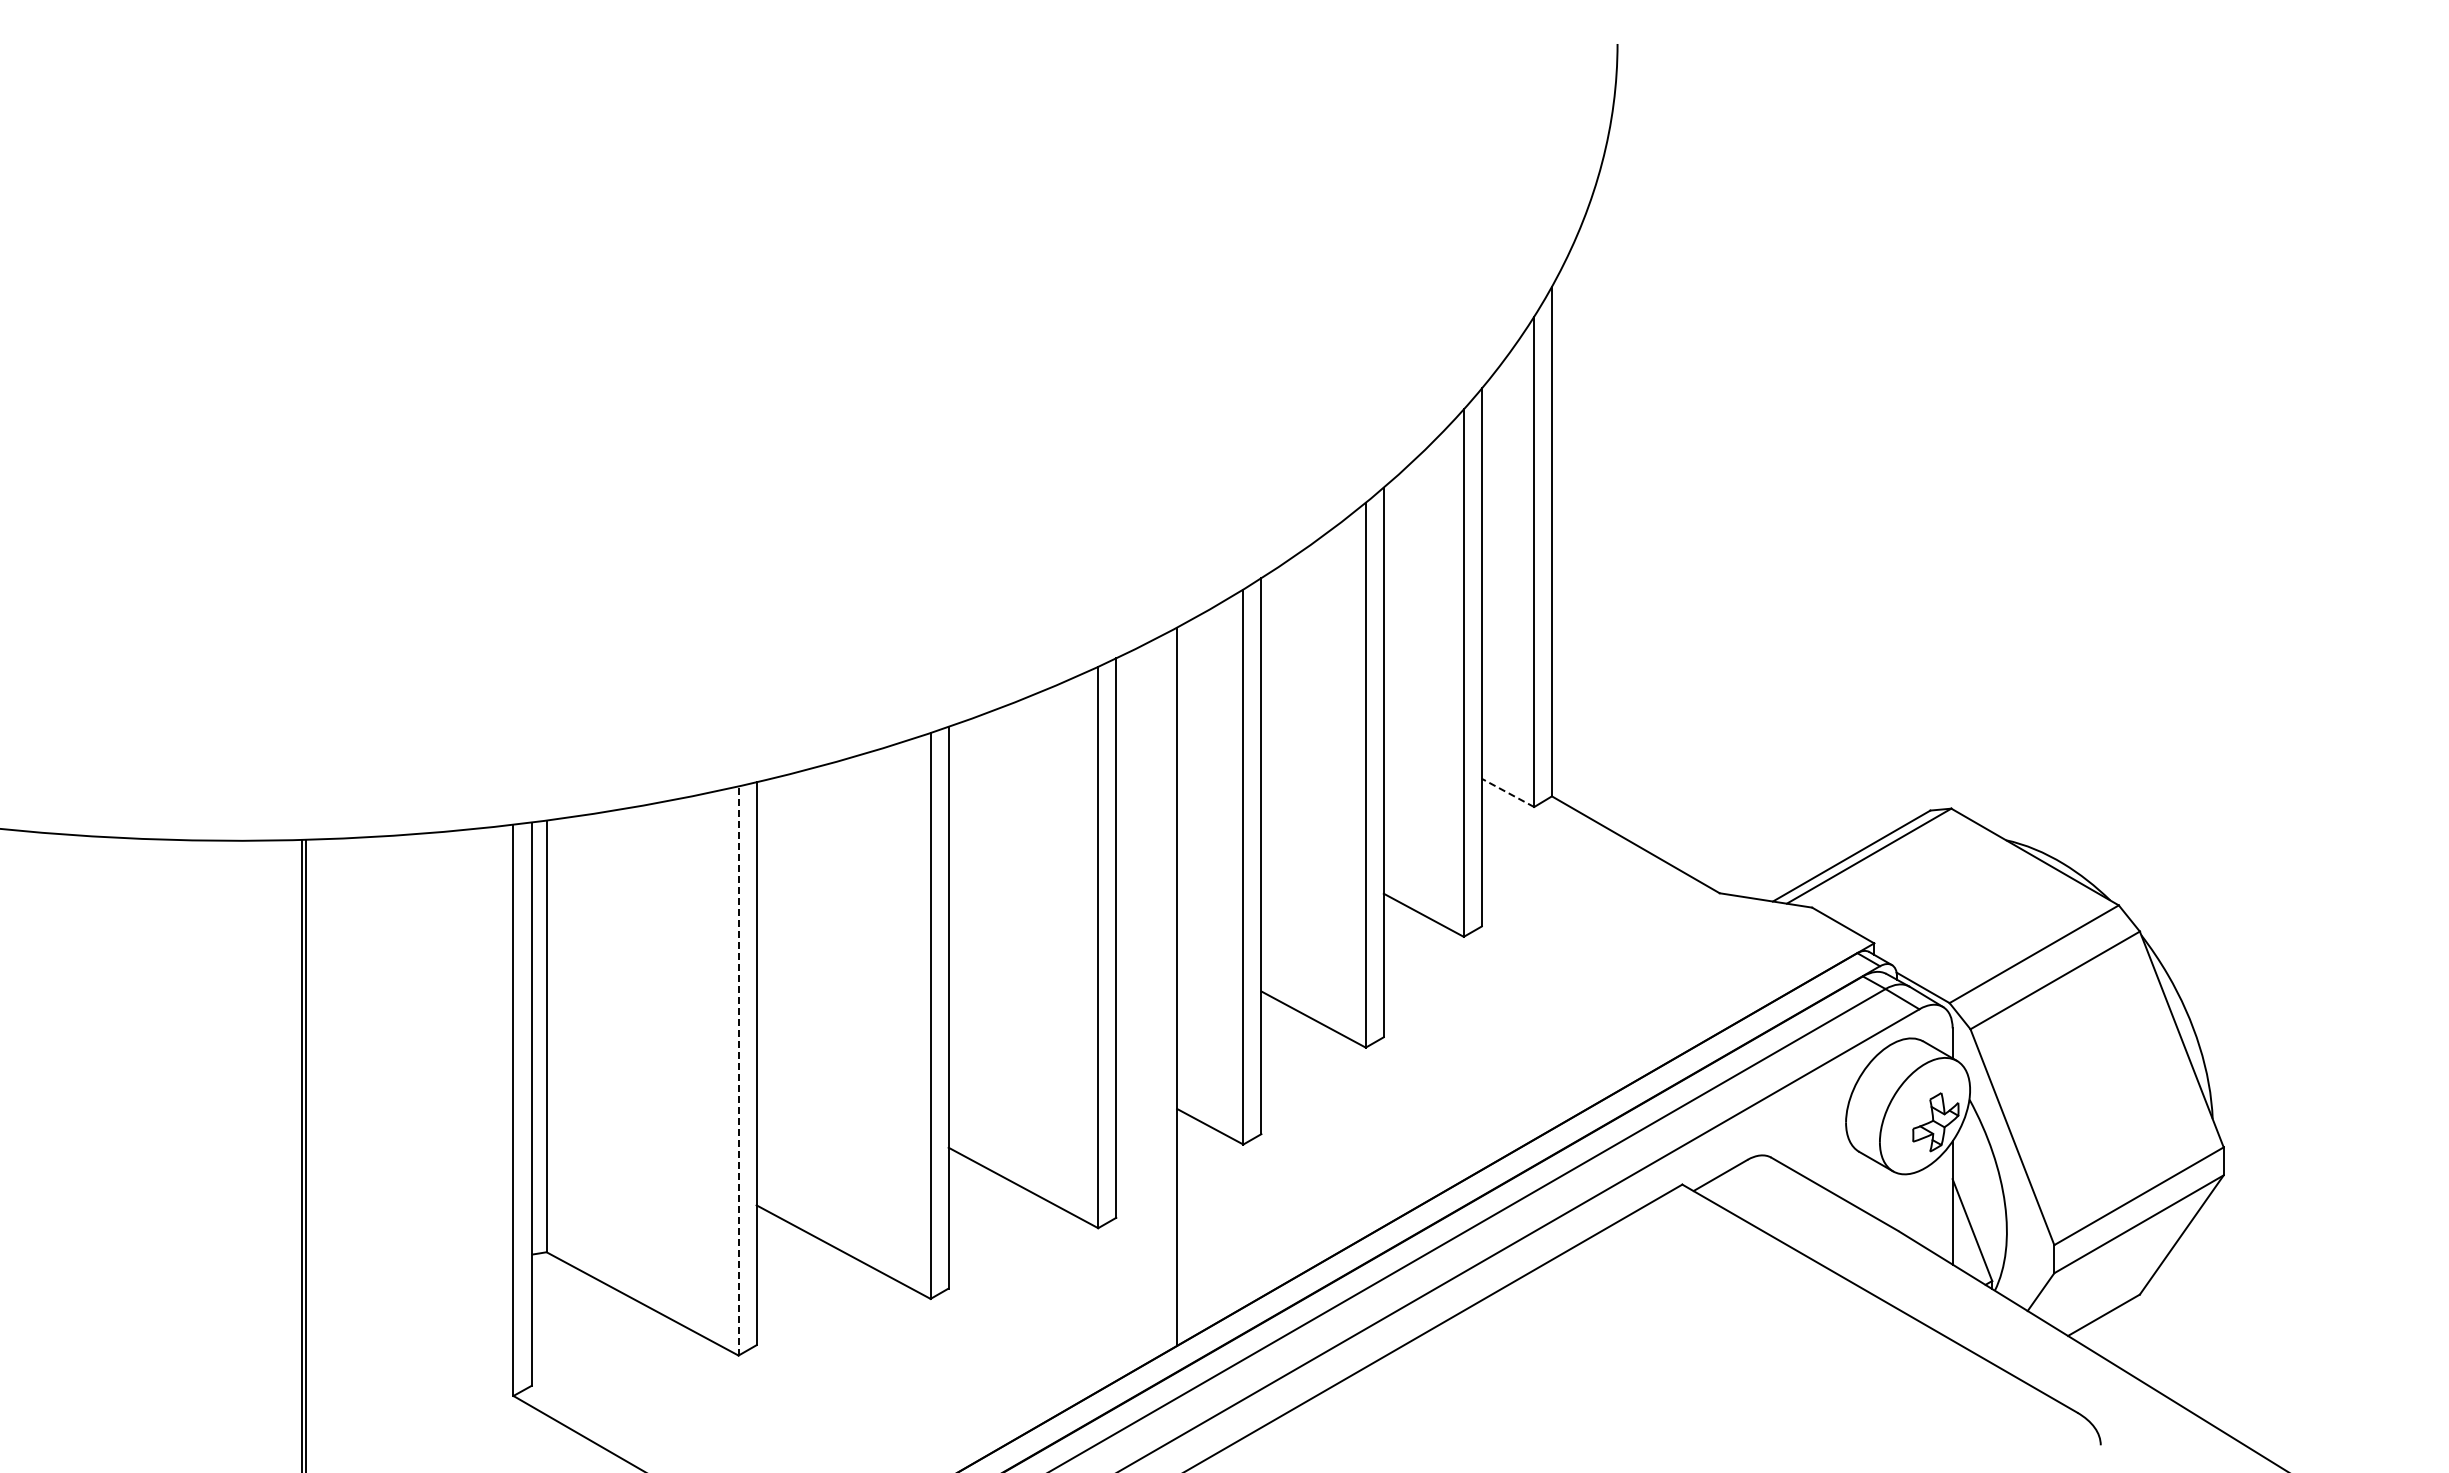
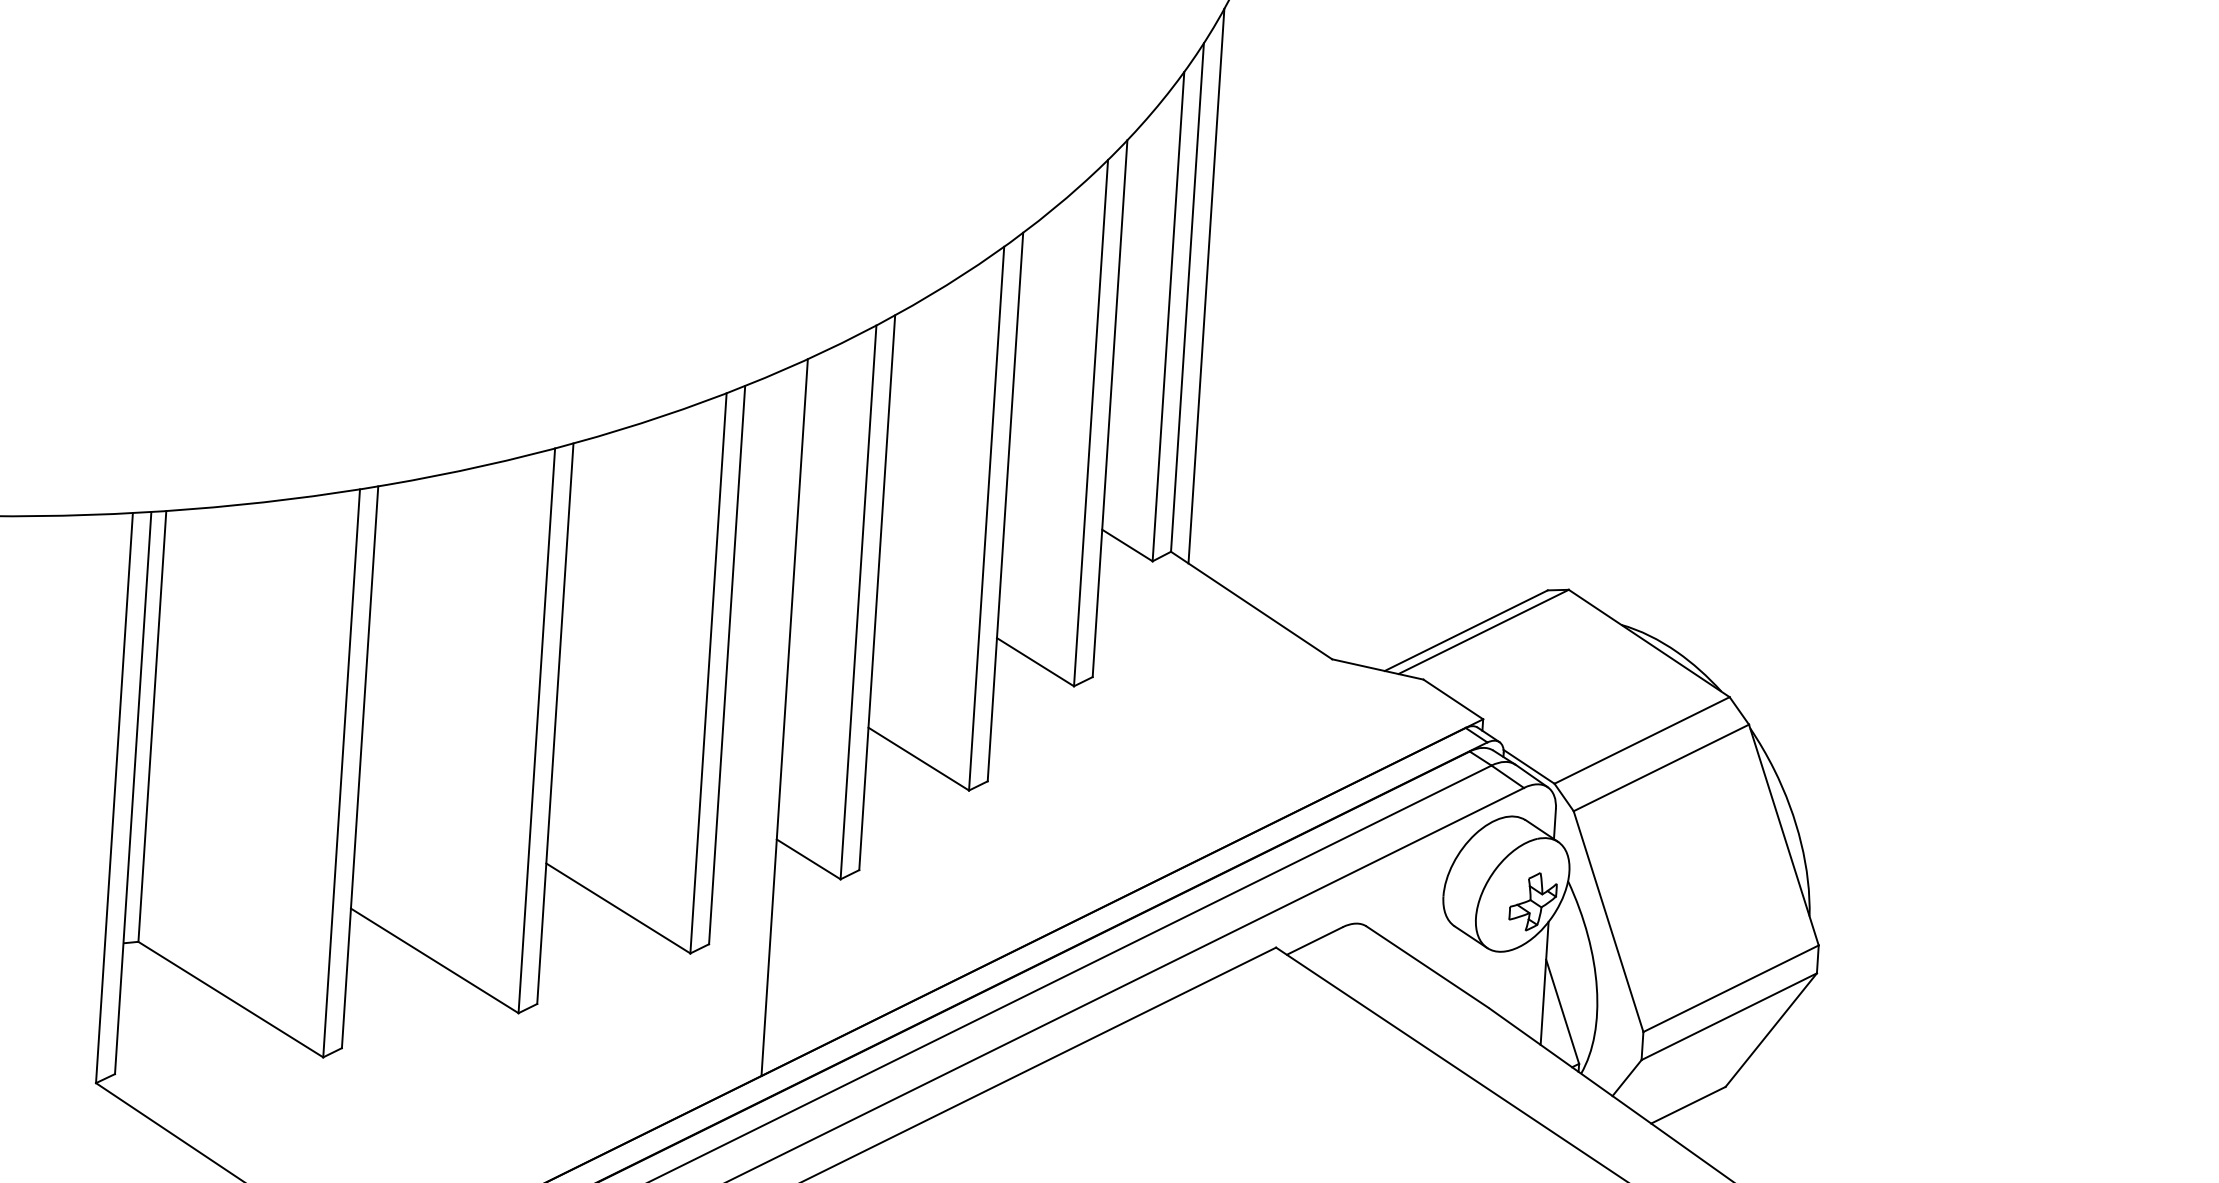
line: (1570, 528) -> (1206, 285), added
line: (1508, 792) -> (1127, 545), dashed -> solid
line: (738, 1071) -> (341, 773), dashed -> solid

